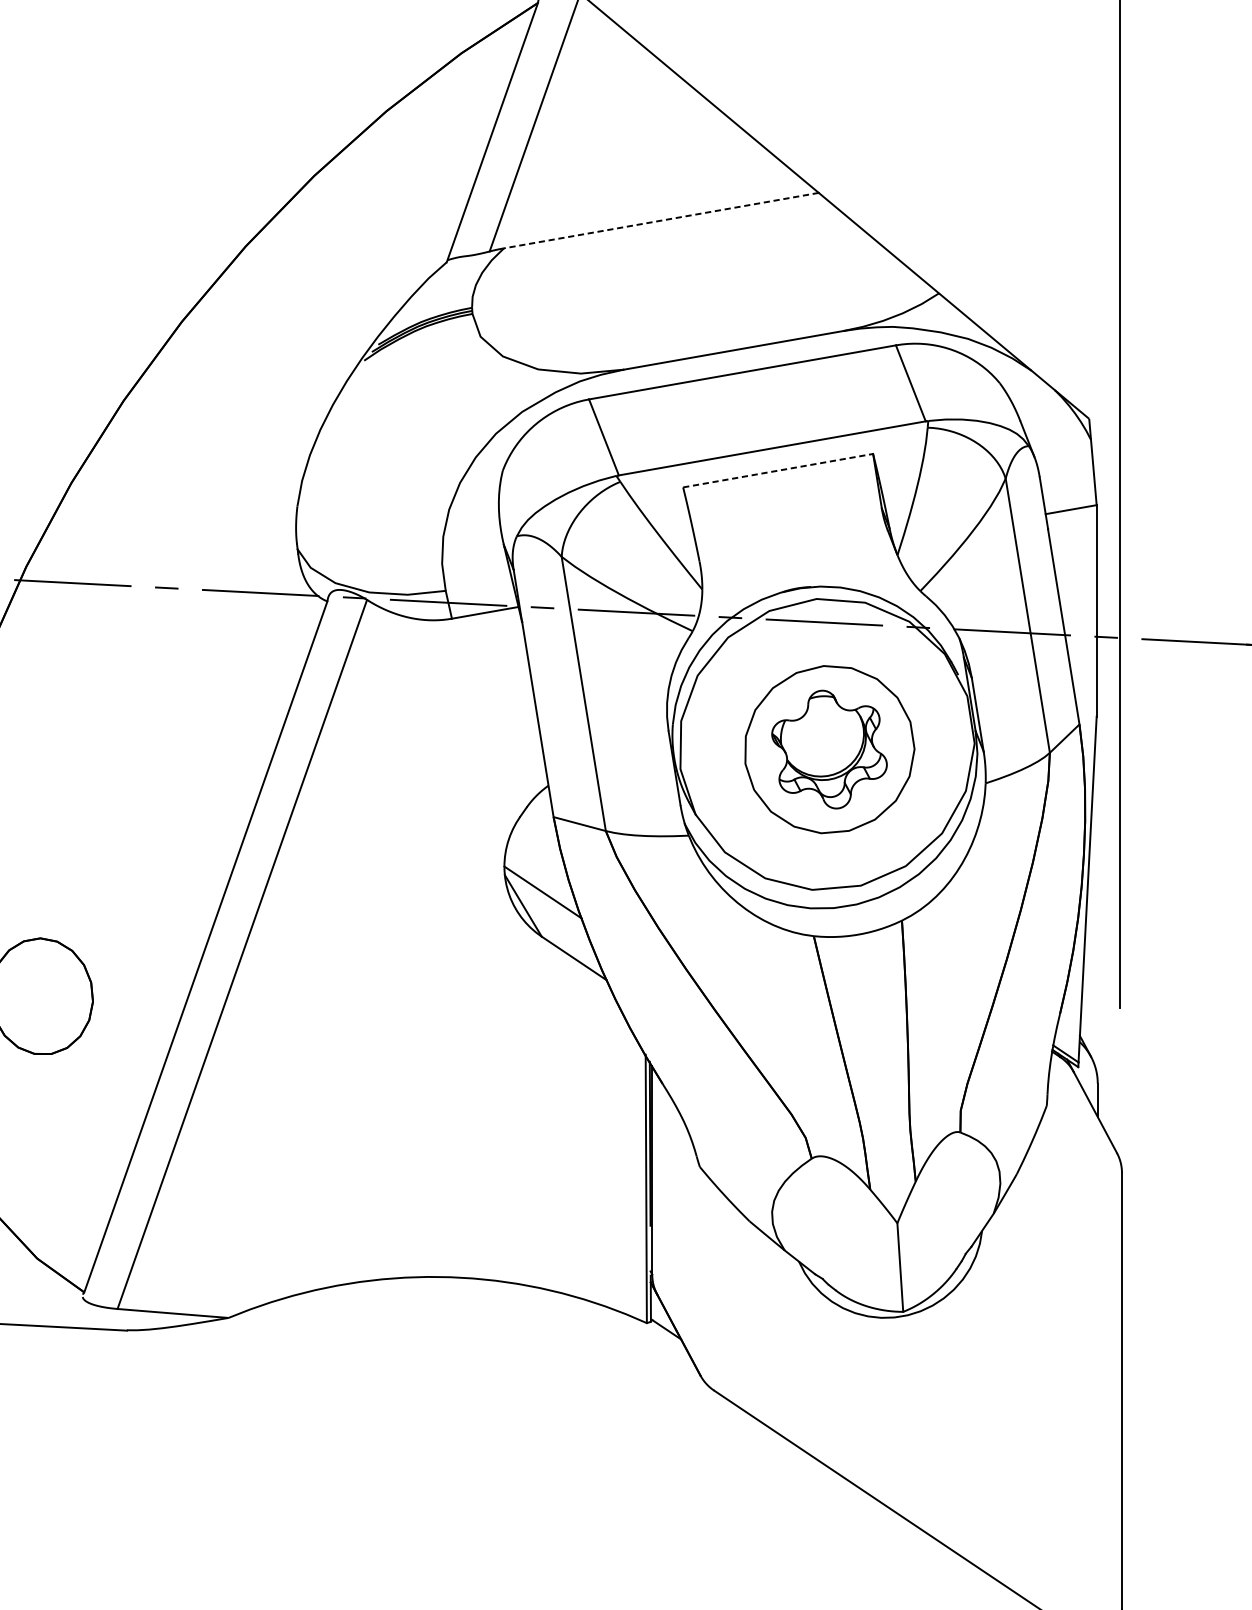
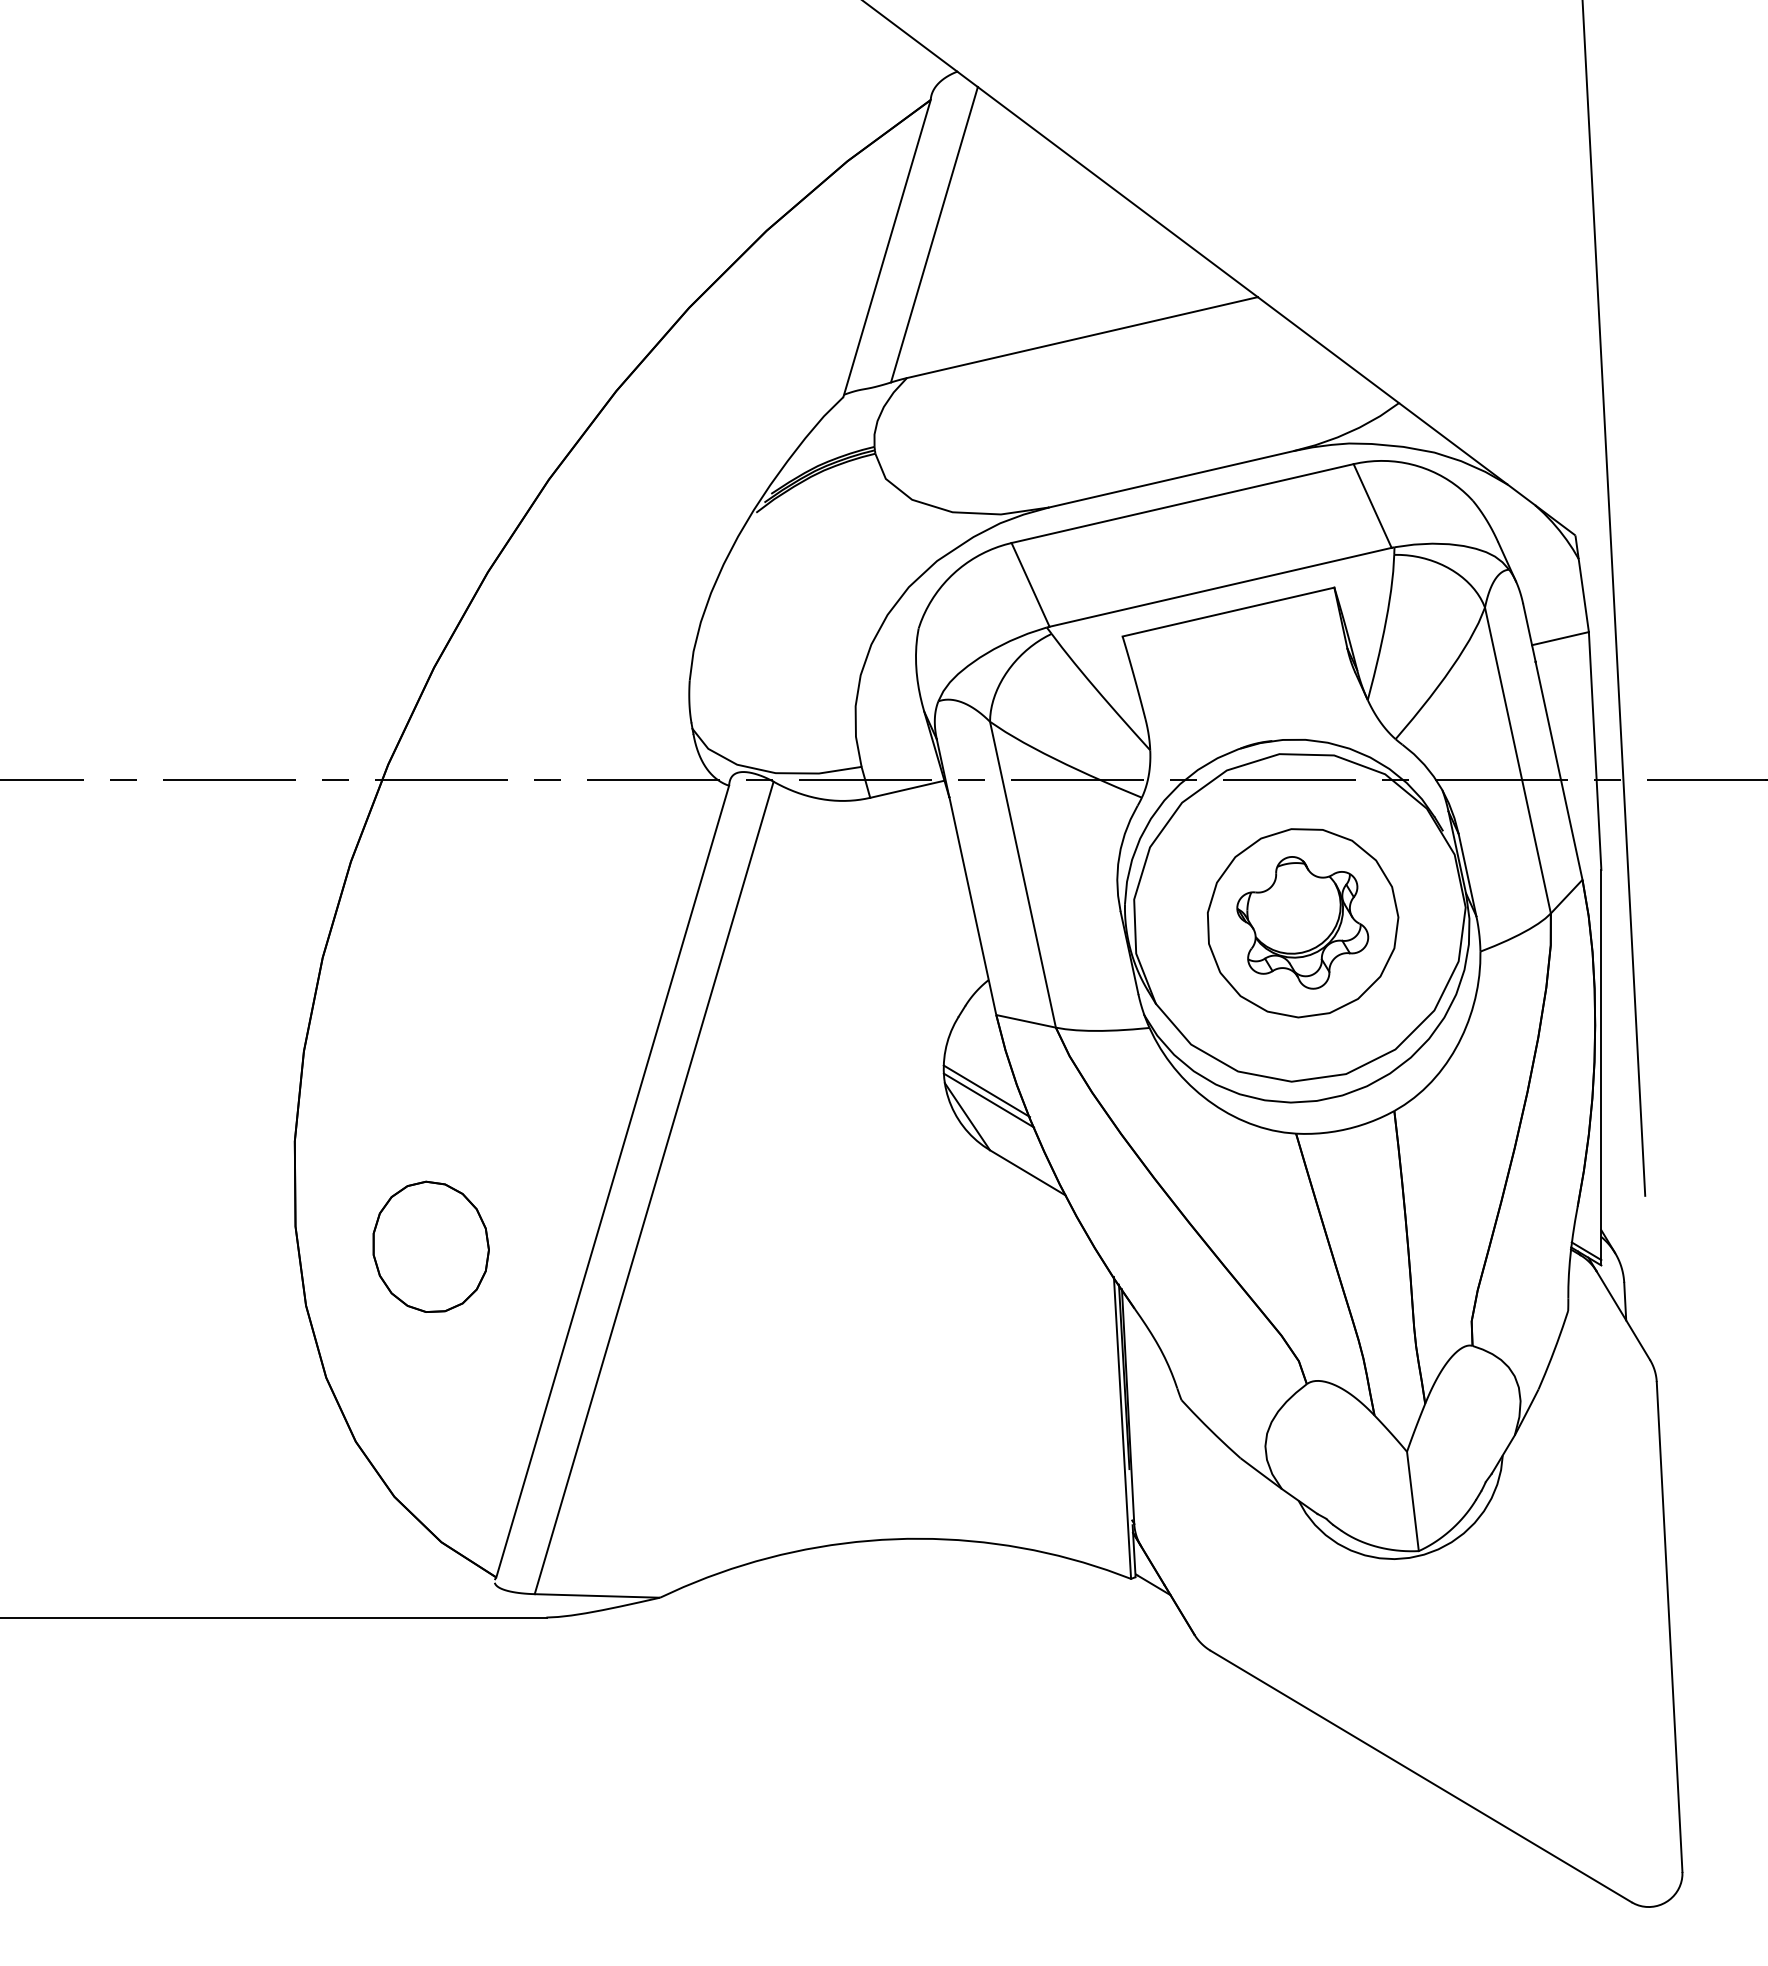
line: (660, 220) -> (1081, 337), dashed -> solid
line: (778, 471) -> (1228, 612), dashed -> solid
line: (541, 884) -> (986, 1091), added

